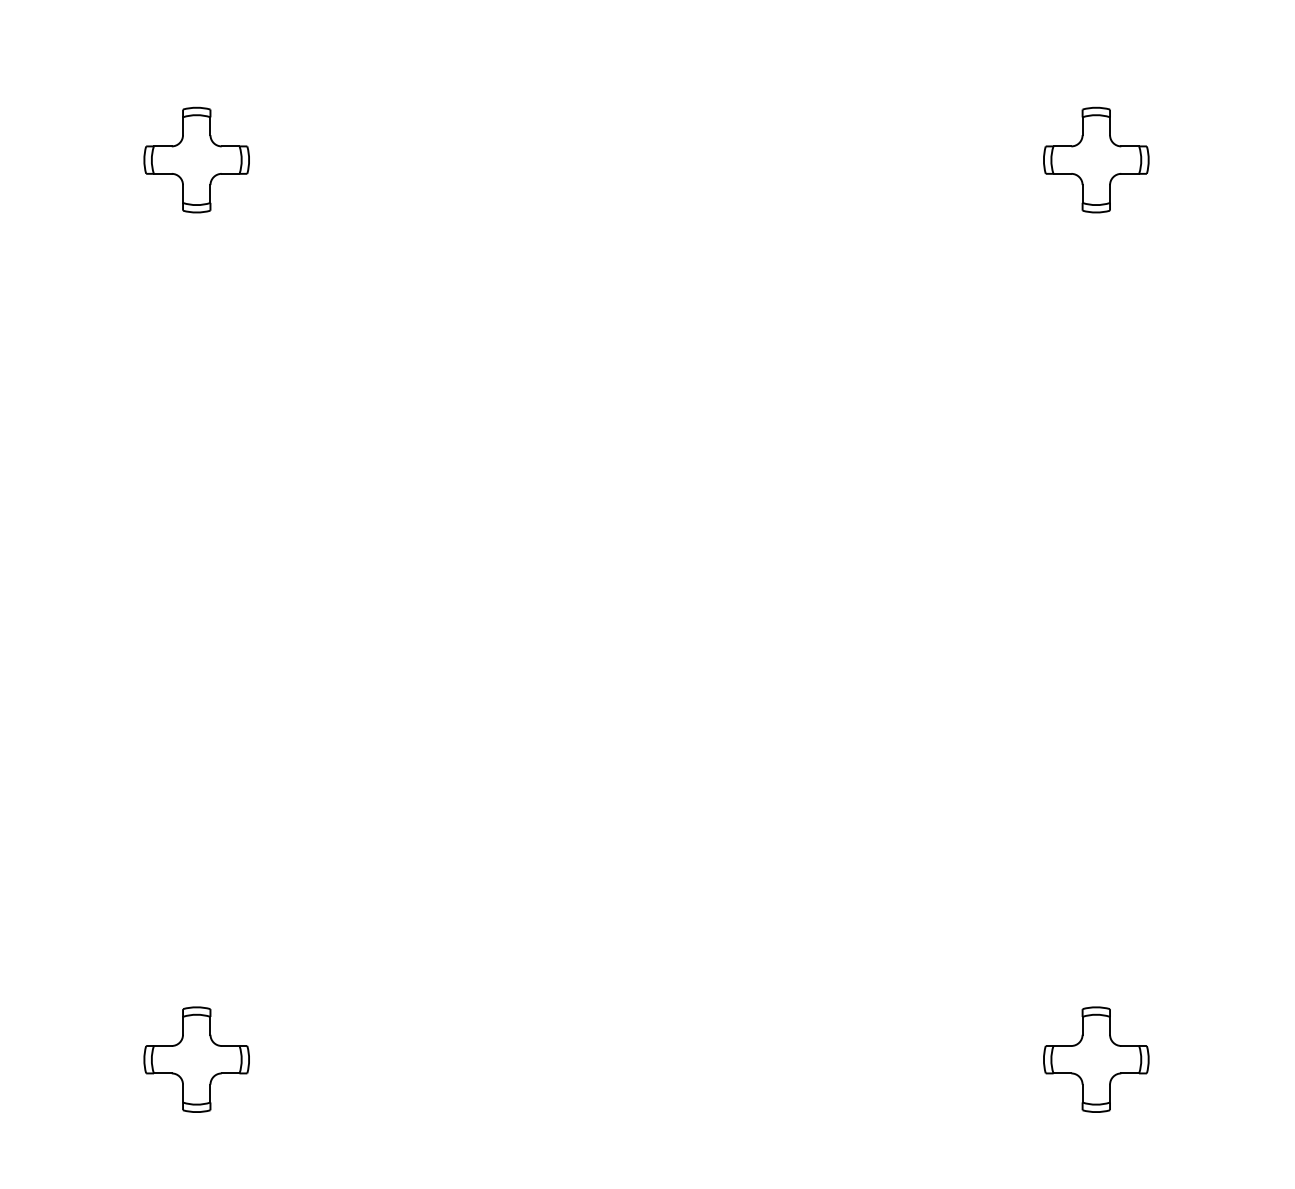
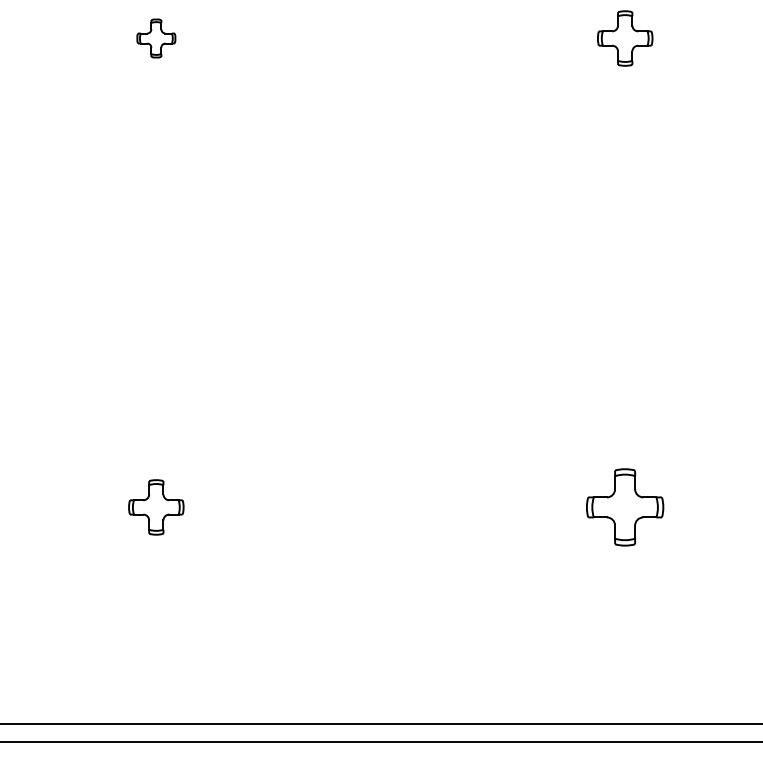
part: (197, 160) -> (156, 38), size x0.7
part: (1096, 1059) -> (625, 507), size x1.4

